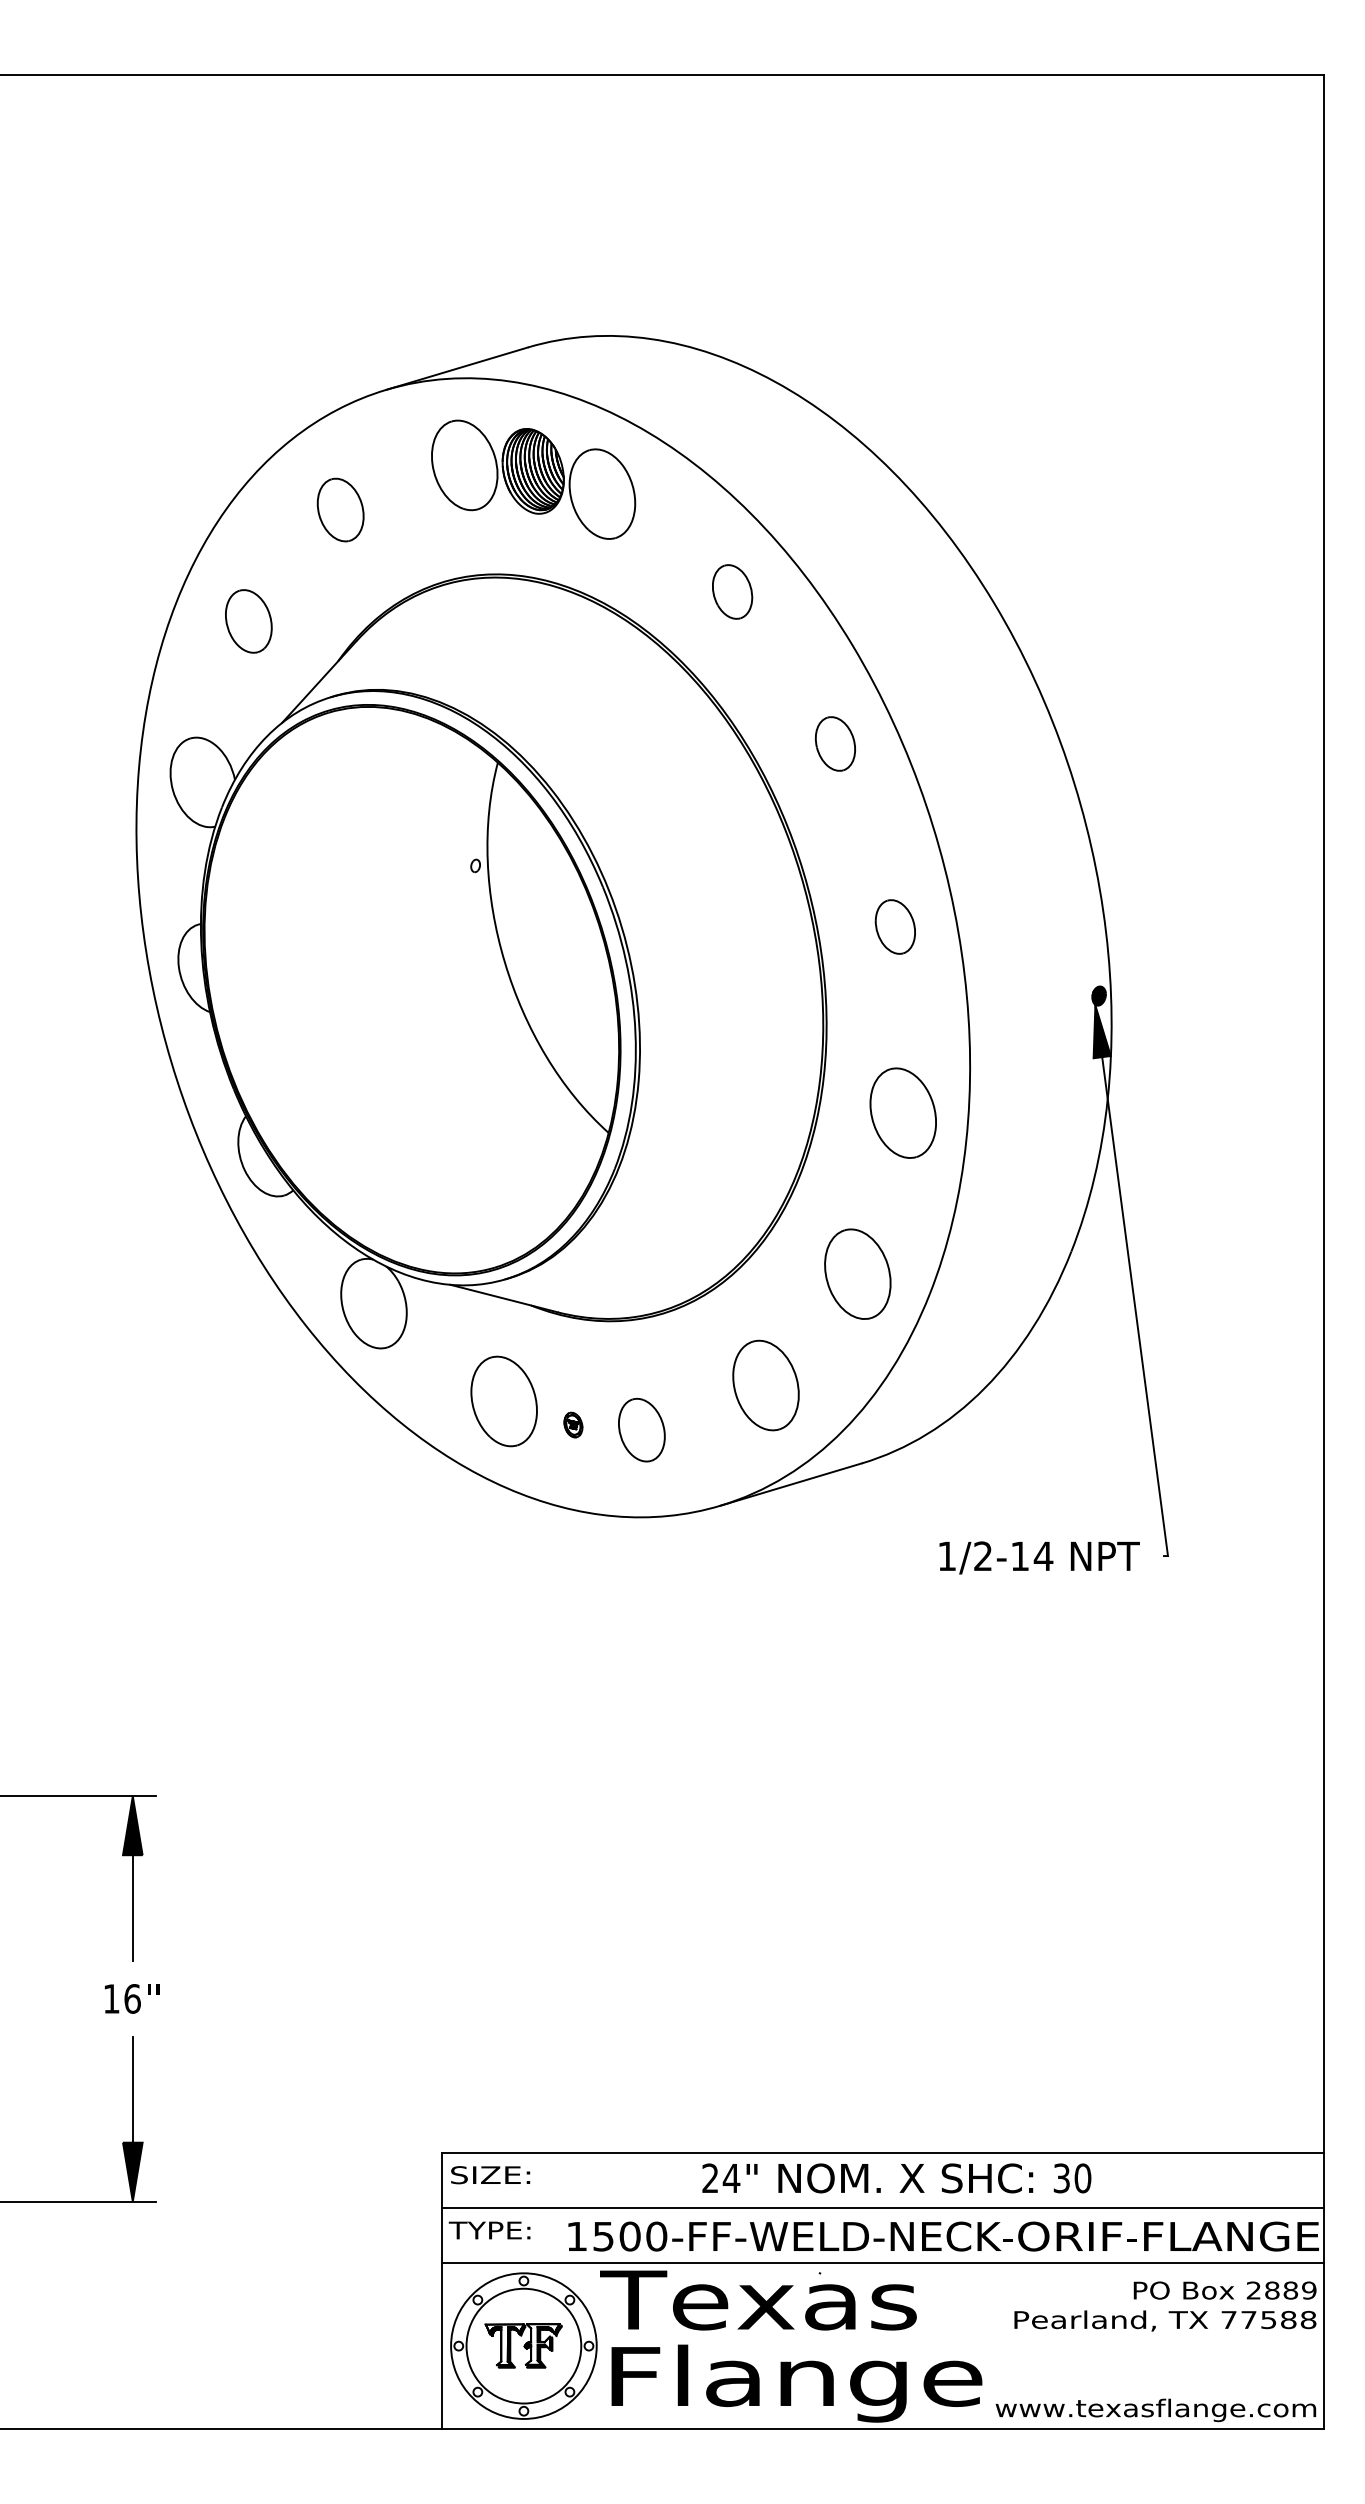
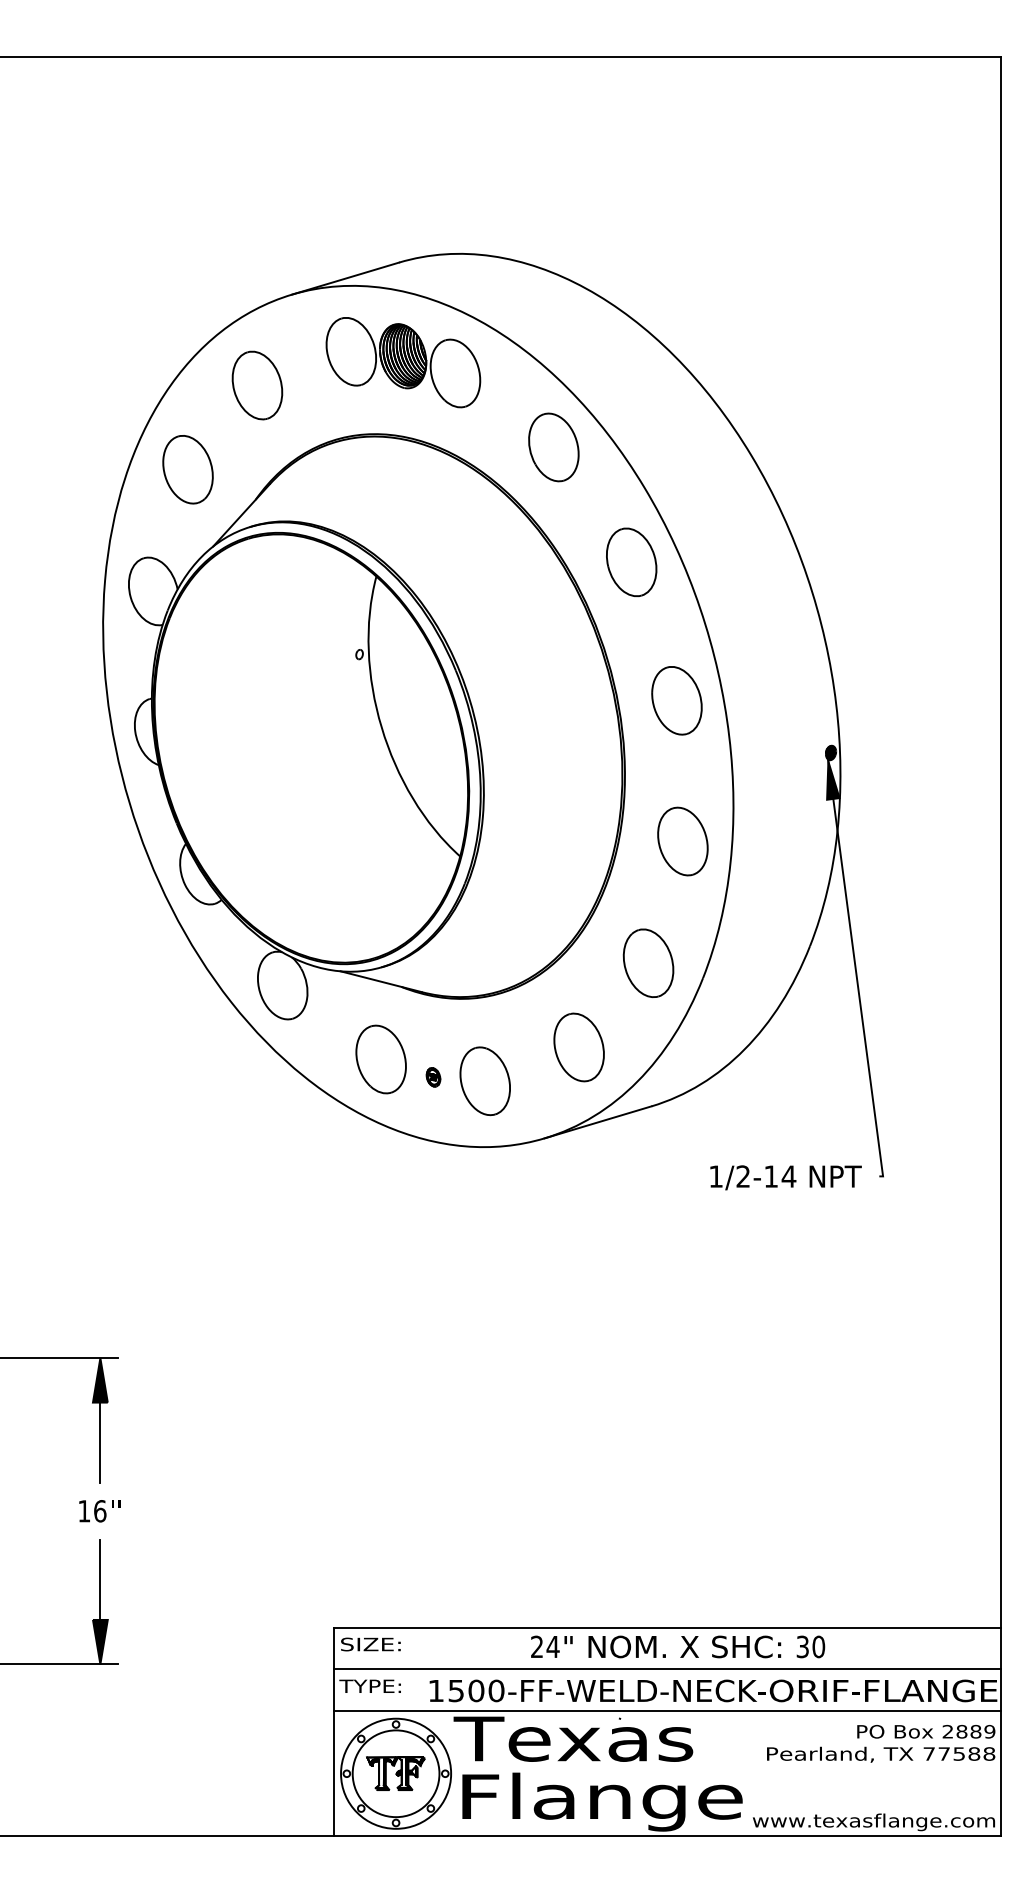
part: (340, 509) -> (257, 385), size x1.43
part: (732, 591) -> (553, 447), size x1.67
part: (248, 621) -> (187, 469), size x1.43
part: (835, 743) -> (631, 562), size x1.67
part: (895, 926) -> (677, 700), size x1.67
part: (641, 1429) -> (484, 1080), size x1.43

